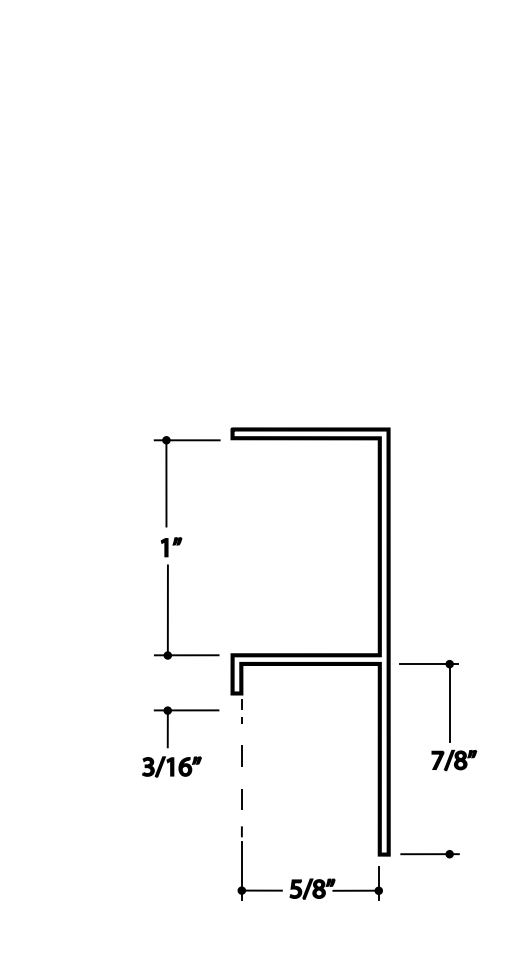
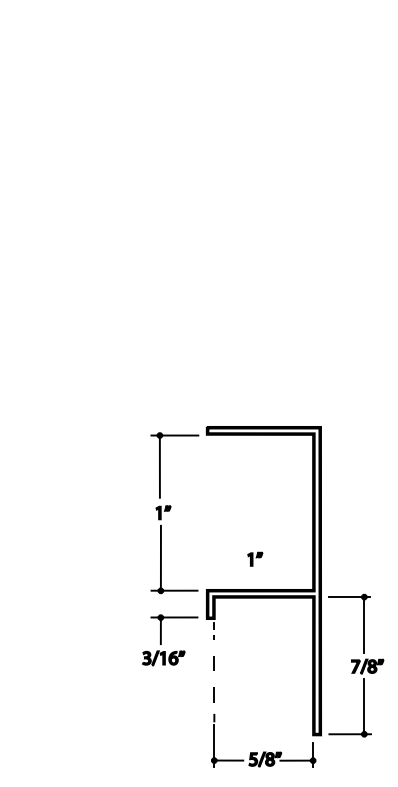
part: (298, 610) -> (255, 558), added
part: (168, 742) -> (161, 640), moved
line: (449, 815) -> (364, 706), added

